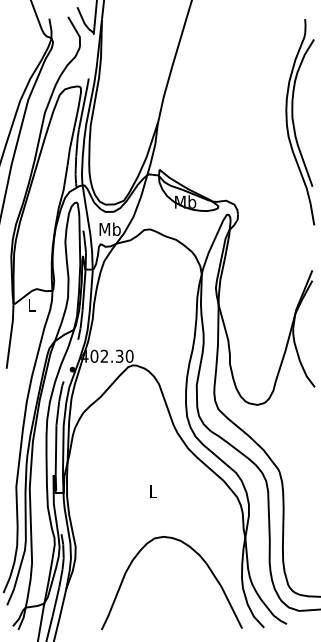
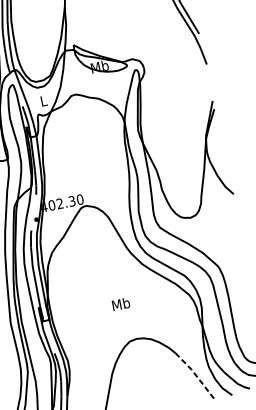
text: (109, 229) -> (43, 101), Mb -> L
text: (152, 491) -> (120, 304), L -> Mb
line: (225, 594) -> (195, 374), solid -> dashed

